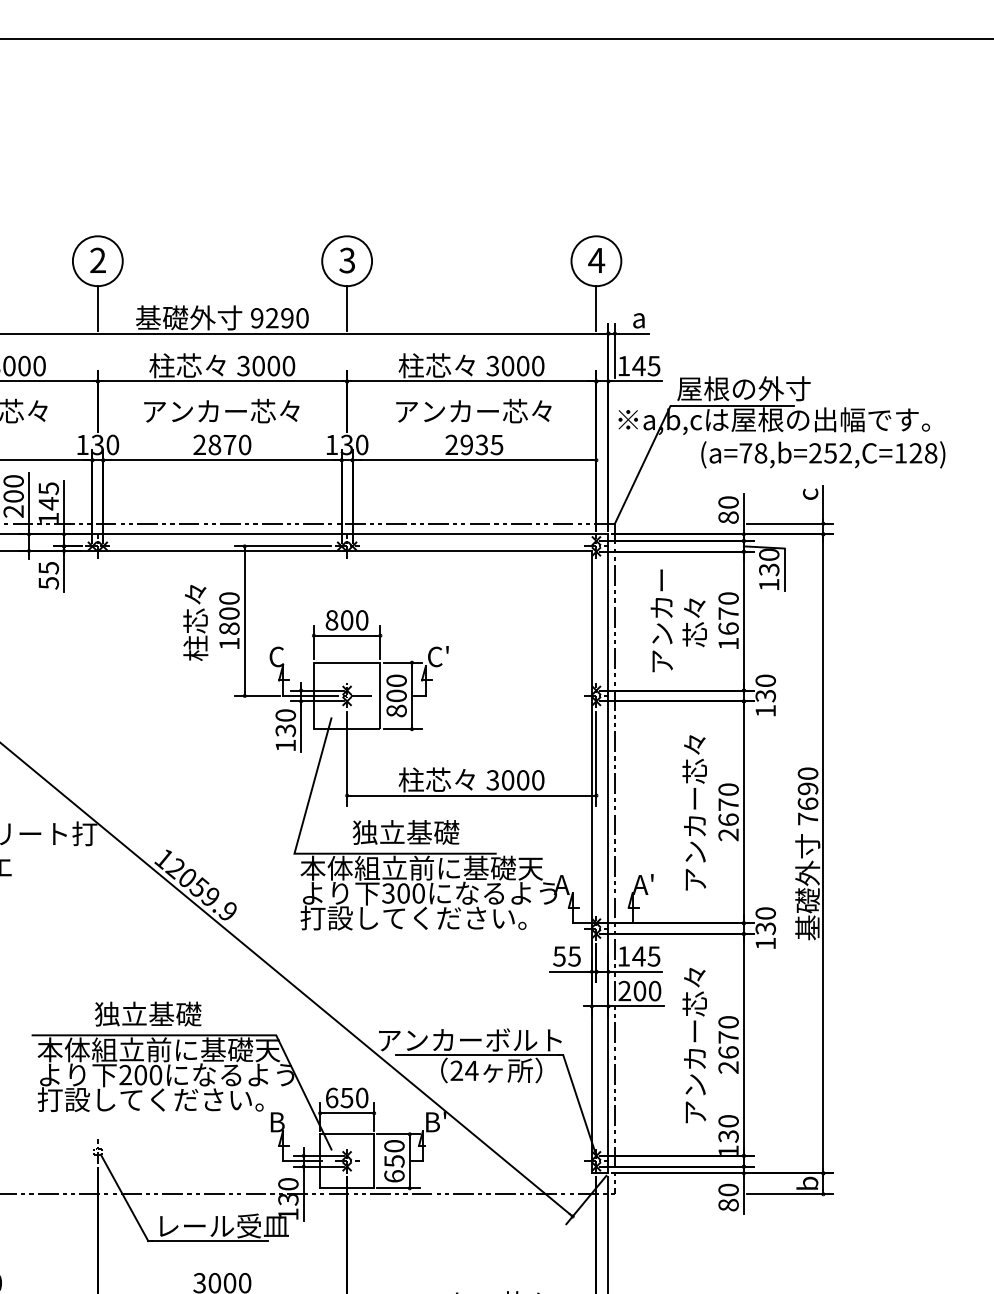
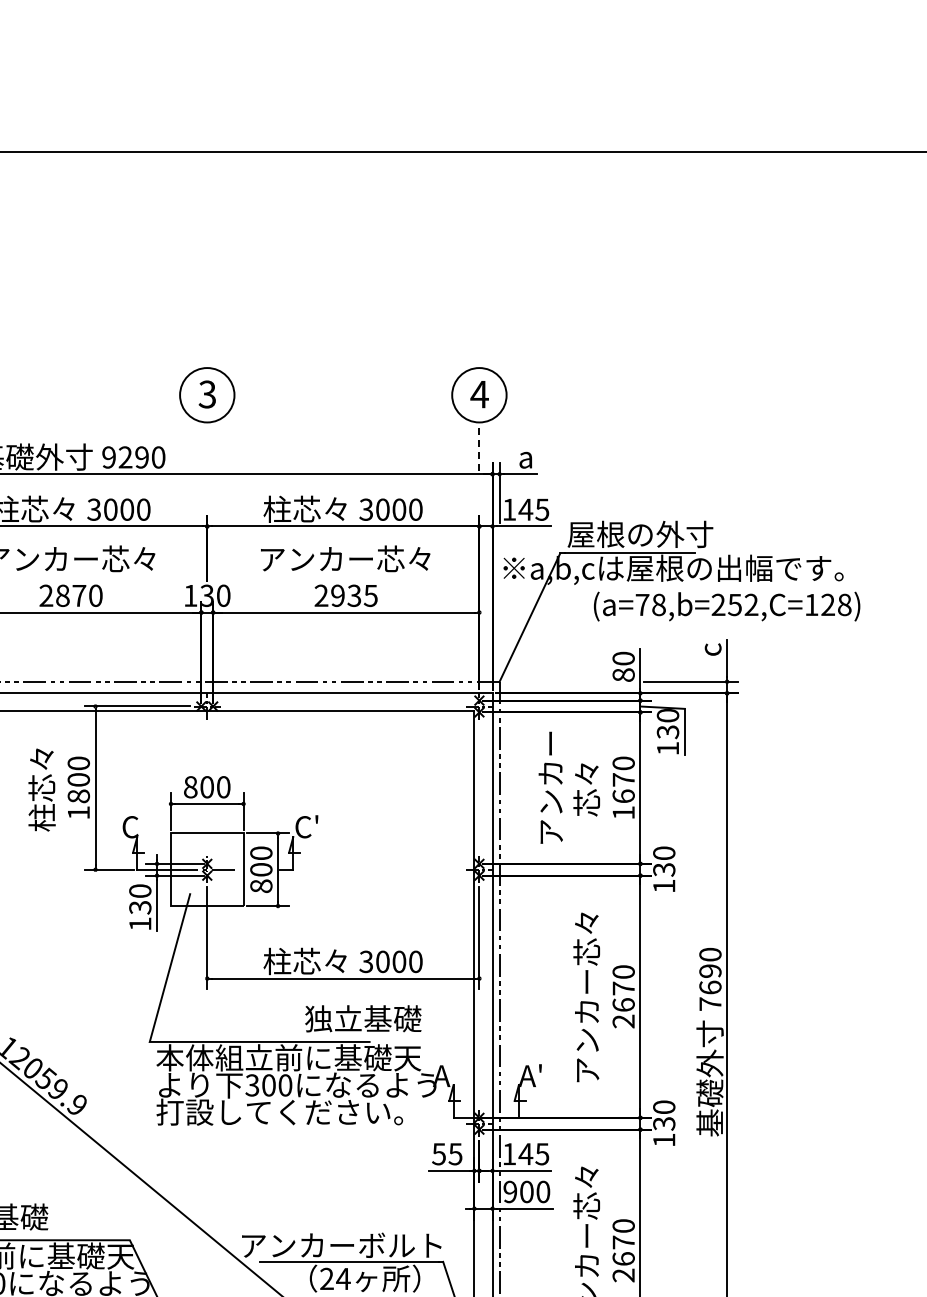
line: (347, 308) -> (207, 446), removed
line: (596, 308) -> (479, 446), solid -> dashed
text: (405, 832) -> (362, 1018), moved
text: (624, 991) -> (510, 1192), 200 -> 900

